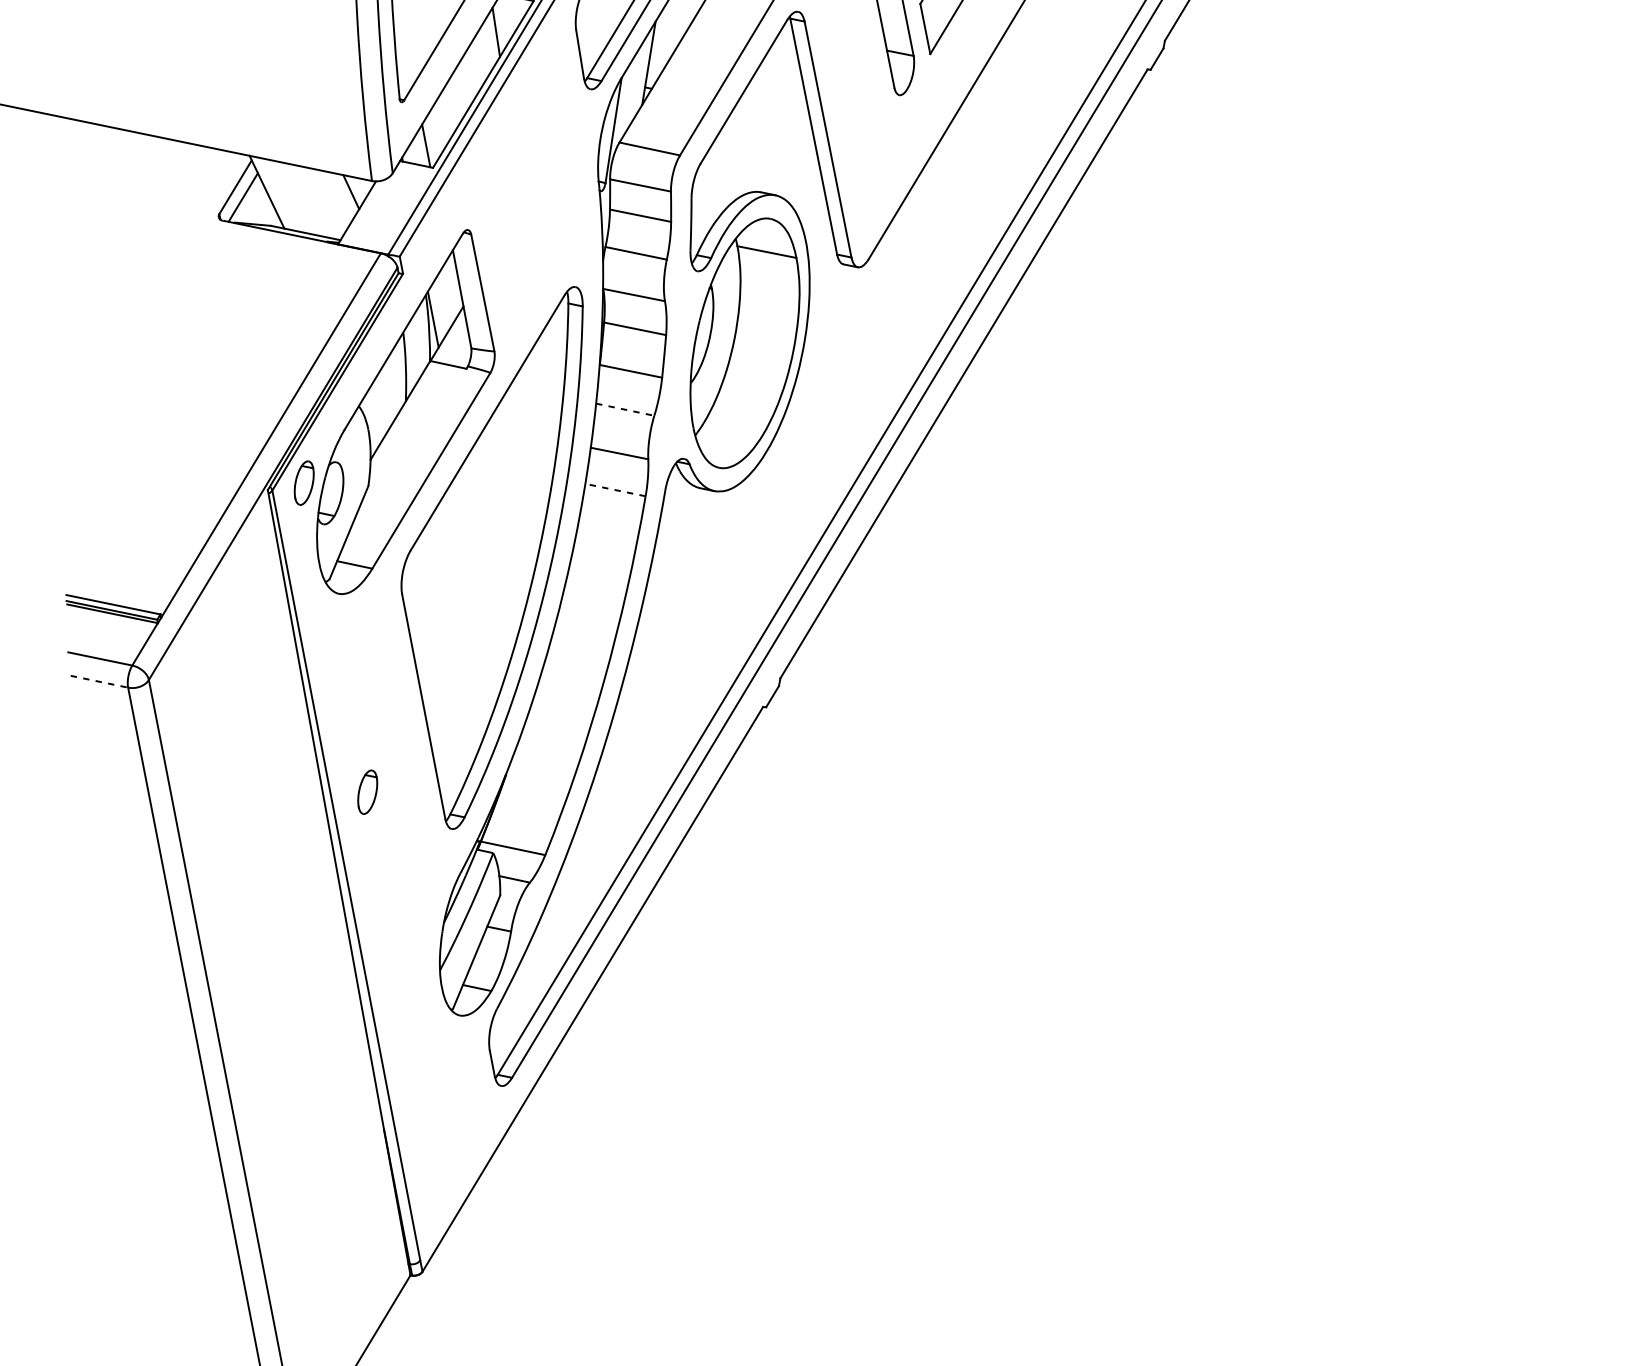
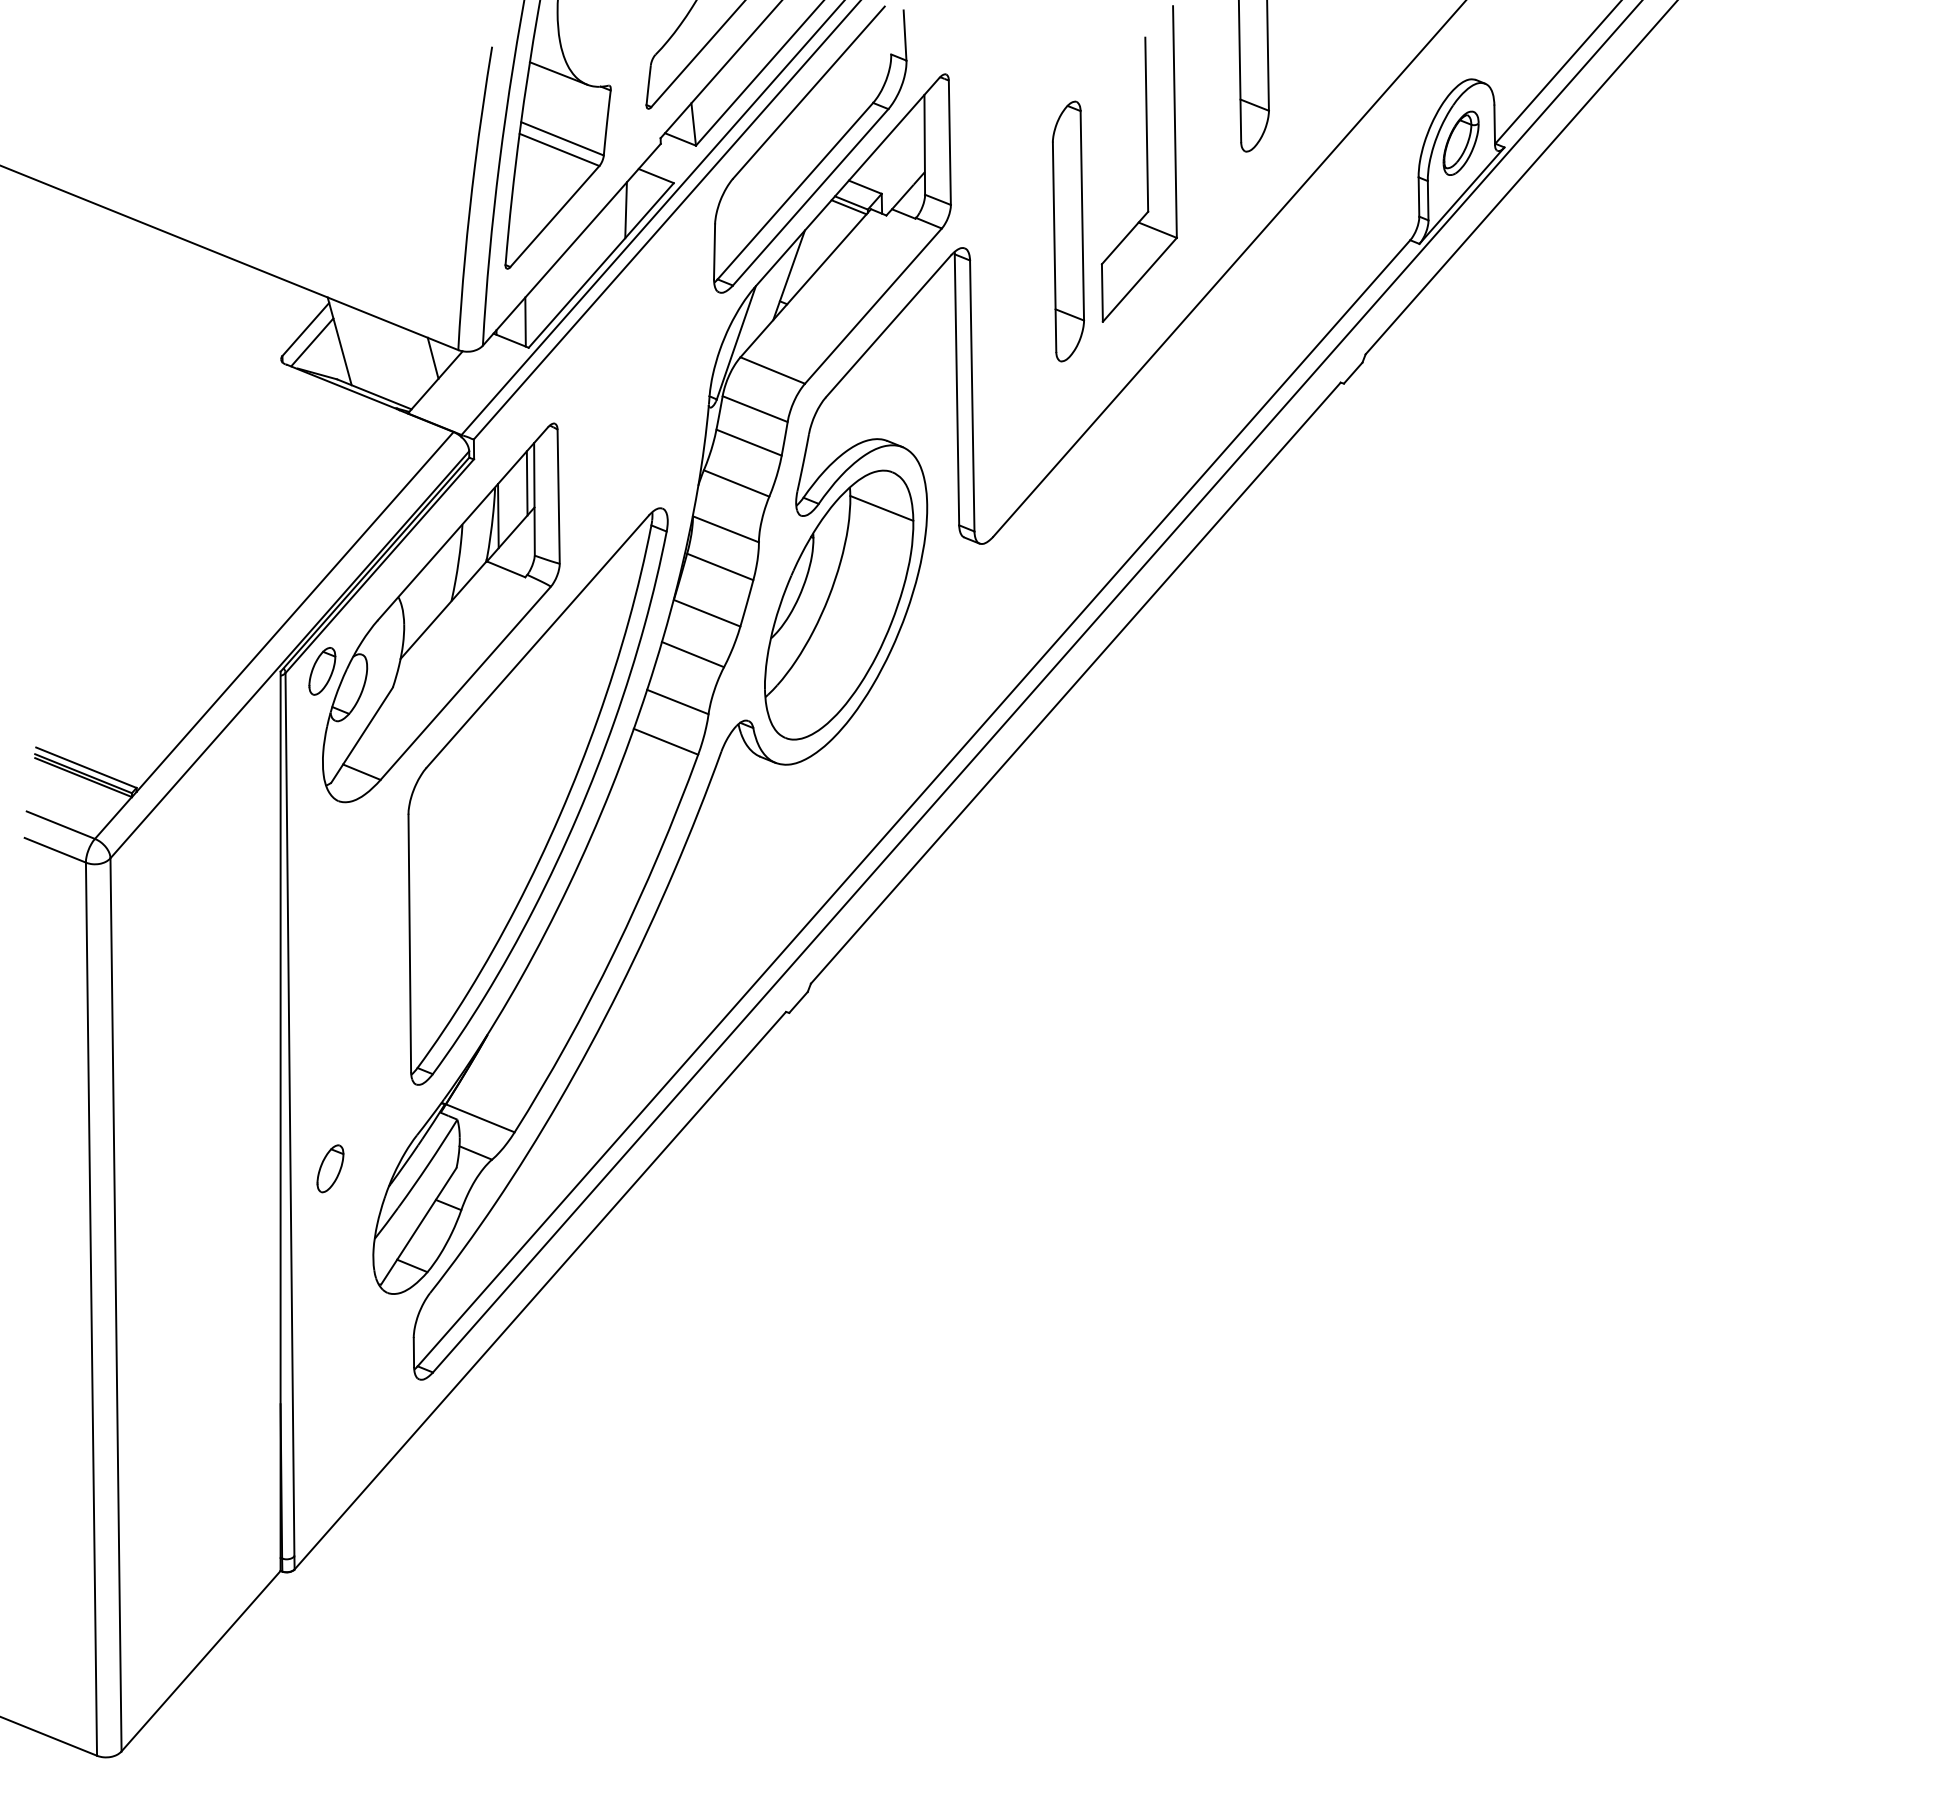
line: (452, 286) -> (526, 483), added
line: (624, 409) -> (692, 654), dashed -> solid
line: (614, 489) -> (665, 741), dashed -> solid
line: (99, 681) -> (55, 850), dashed -> solid
part: (367, 791) -> (330, 1168), moved

